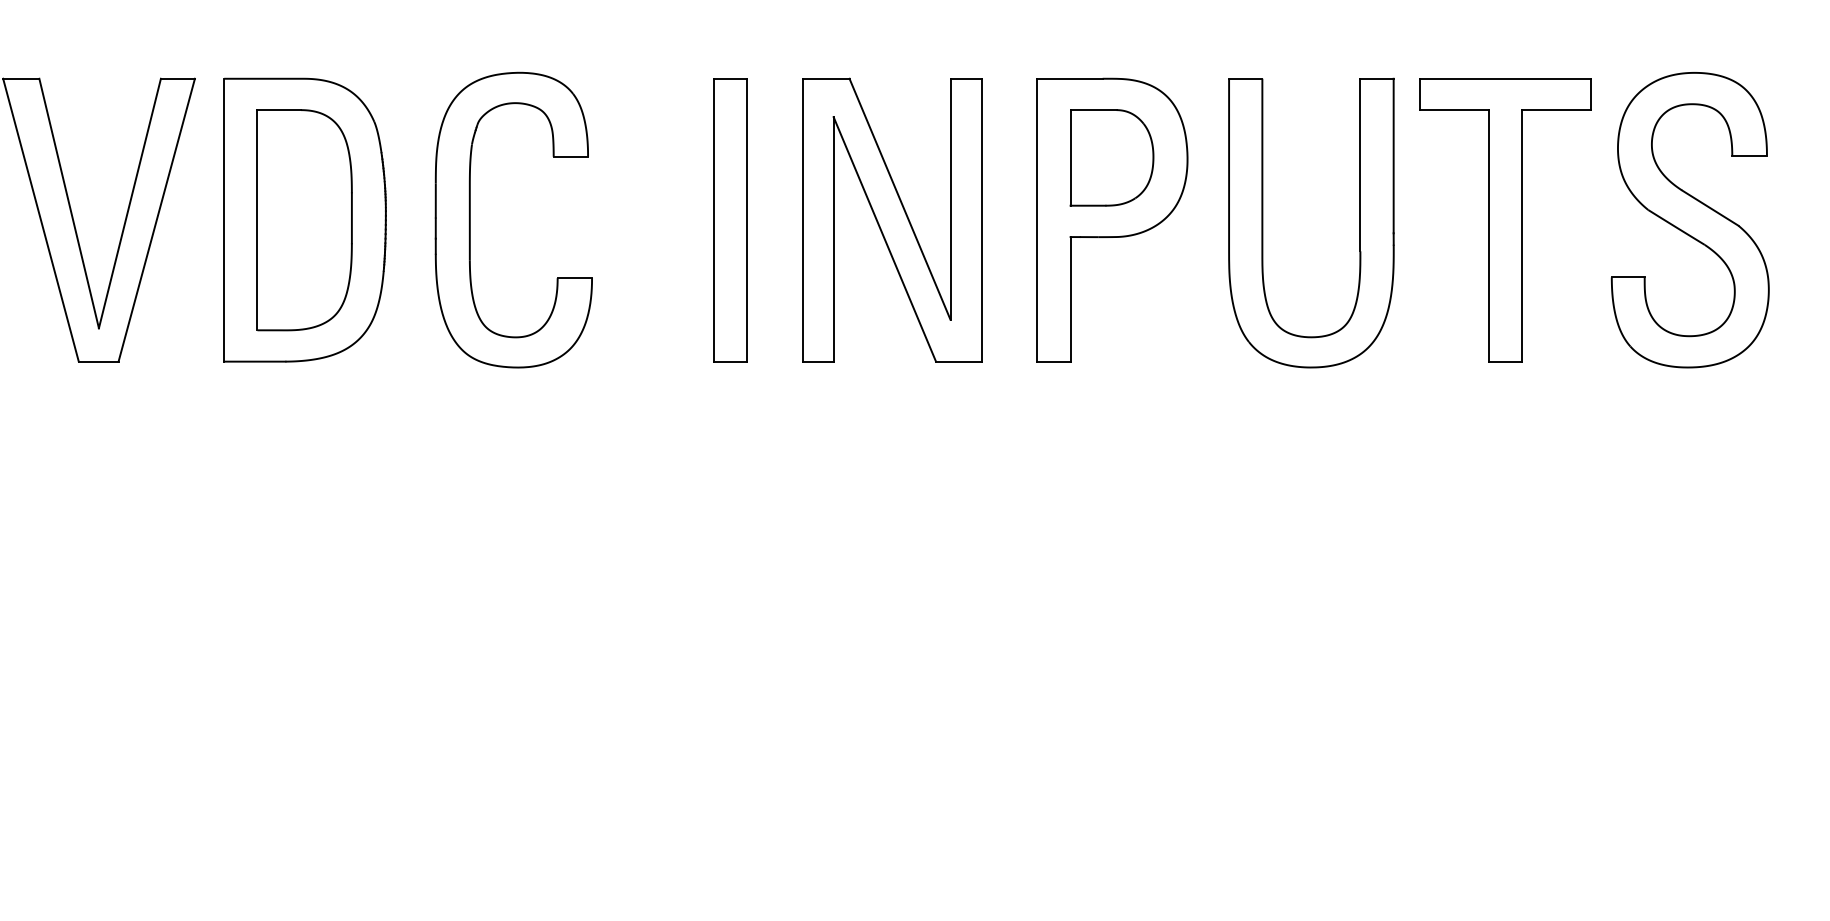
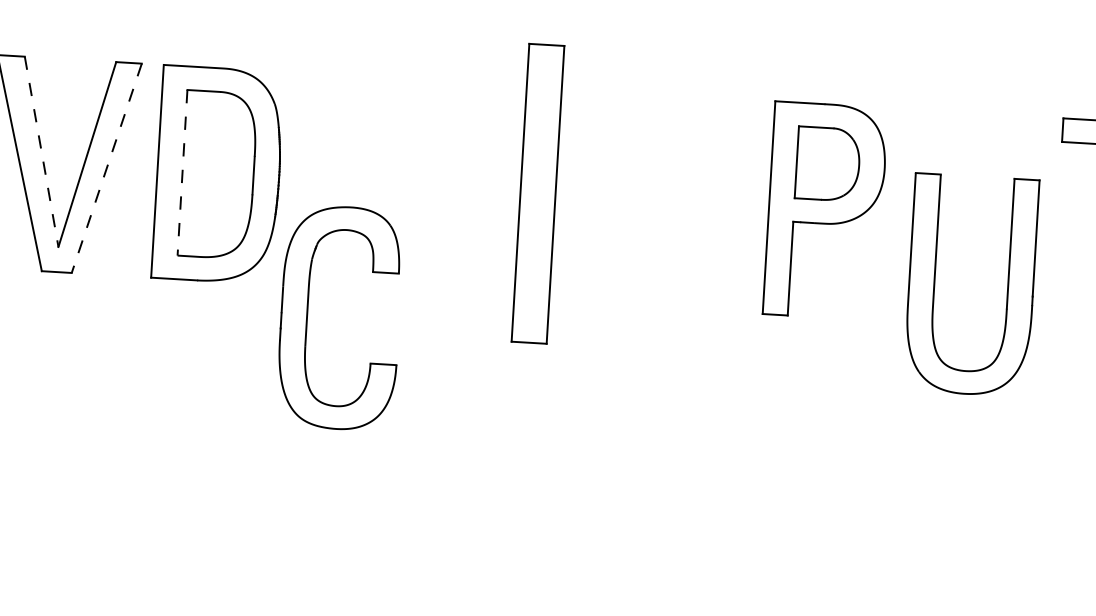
line: (69, 204) -> (41, 152), solid -> dashed
part: (470, 219) -> (307, 315), moved
part: (892, 219) -> (660, 200), removed
line: (156, 220) -> (106, 168), solid -> dashed
line: (257, 220) -> (182, 173), solid -> dashed
part: (730, 220) -> (538, 194), size x1.4
part: (1263, 222) -> (935, 282), moved

